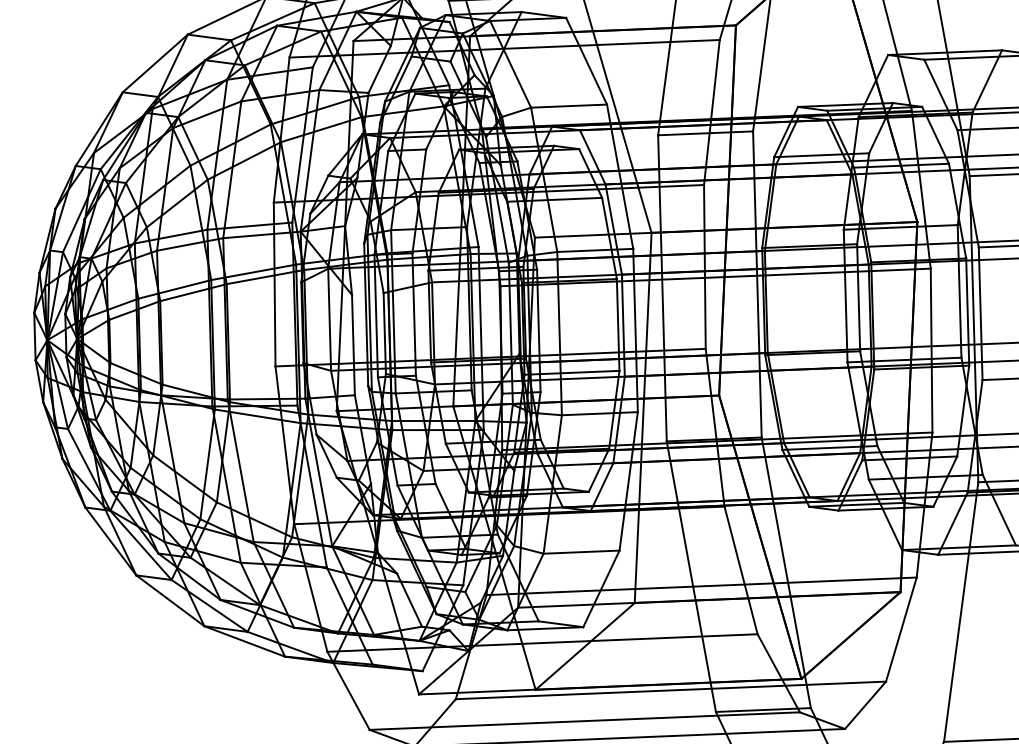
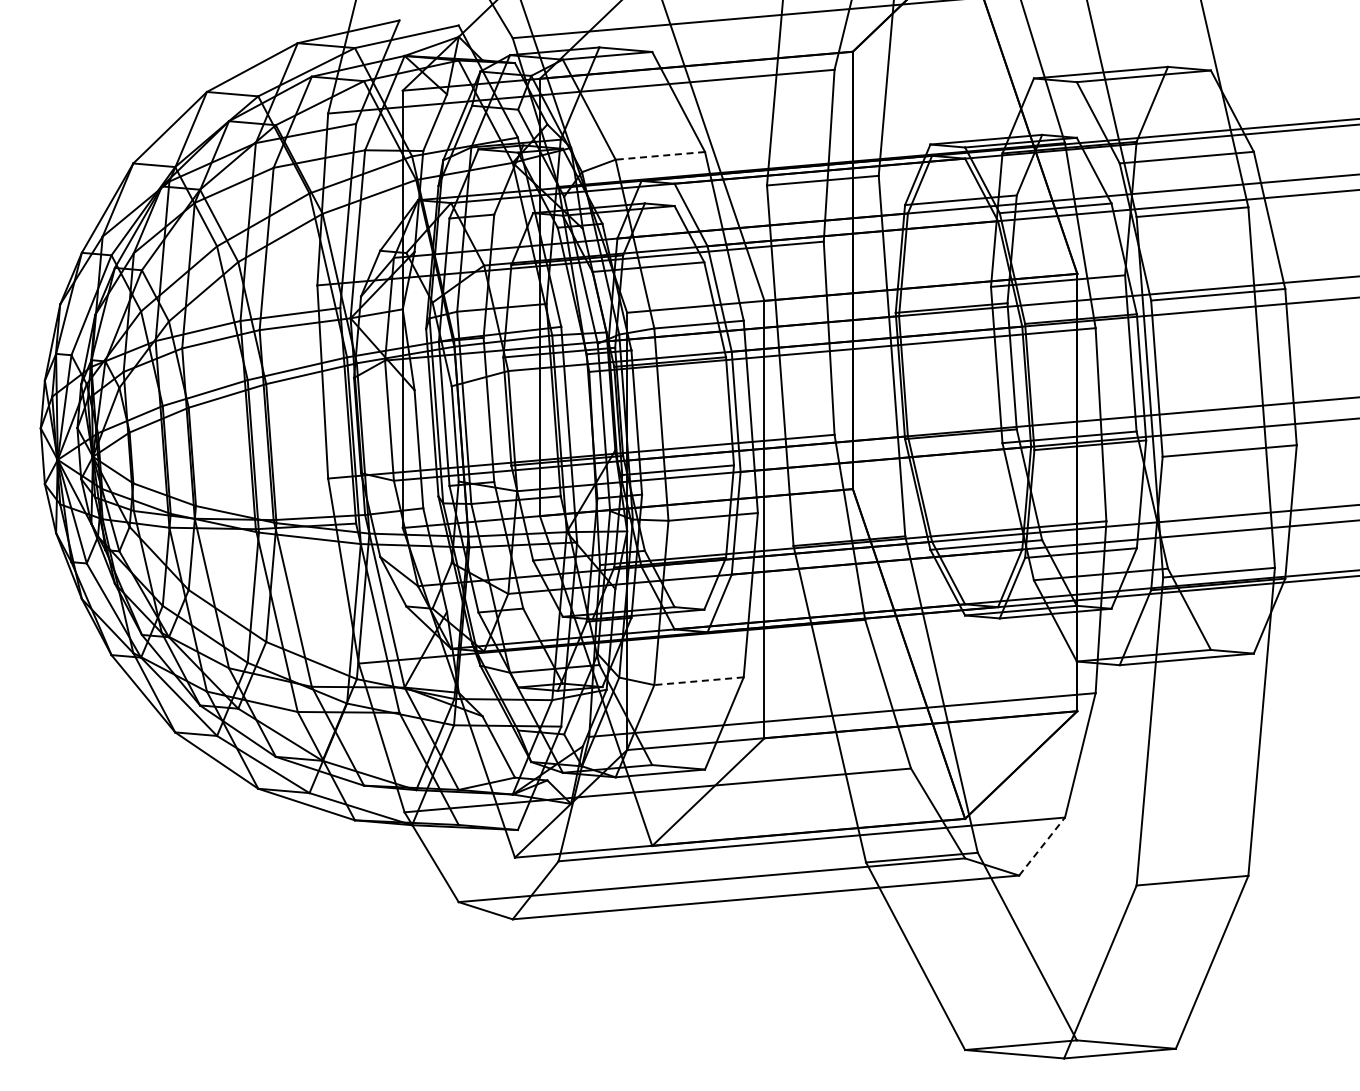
line: (569, 105) -> (660, 155), solid -> dashed
line: (581, 552) -> (699, 681), solid -> dashed
line: (865, 705) -> (1042, 846), solid -> dashed

